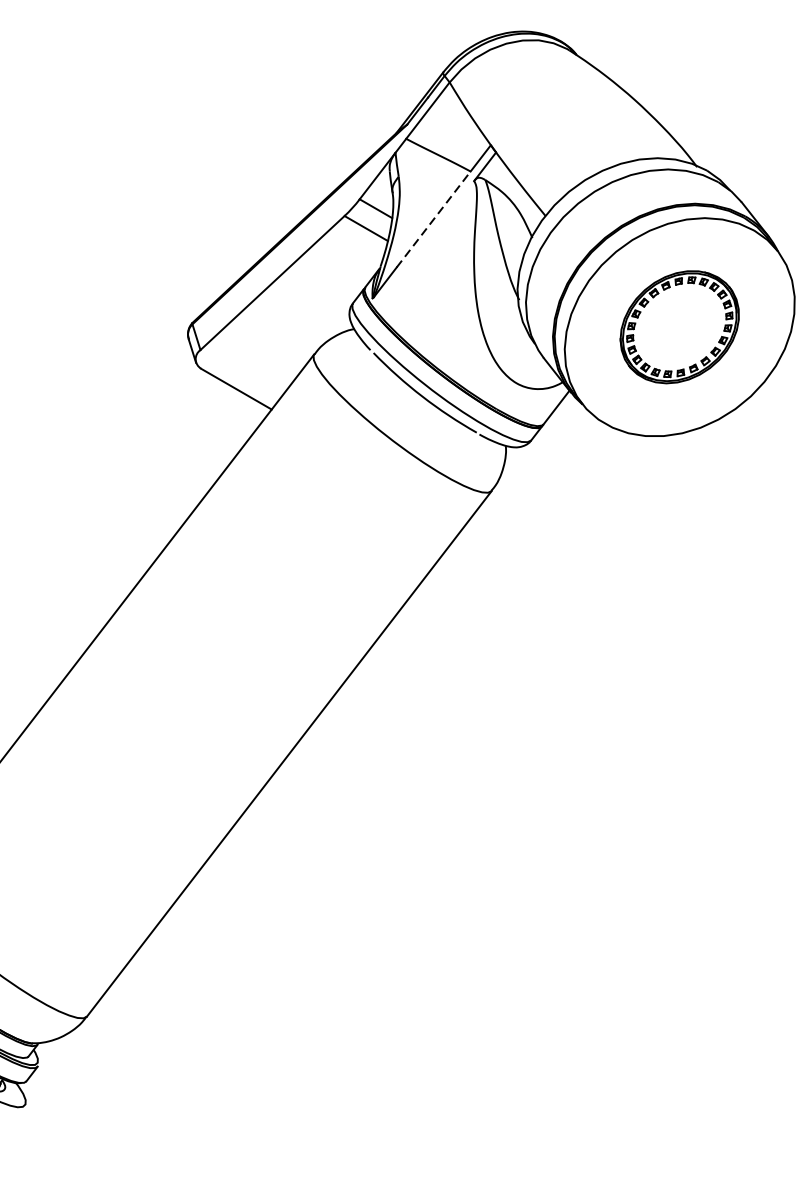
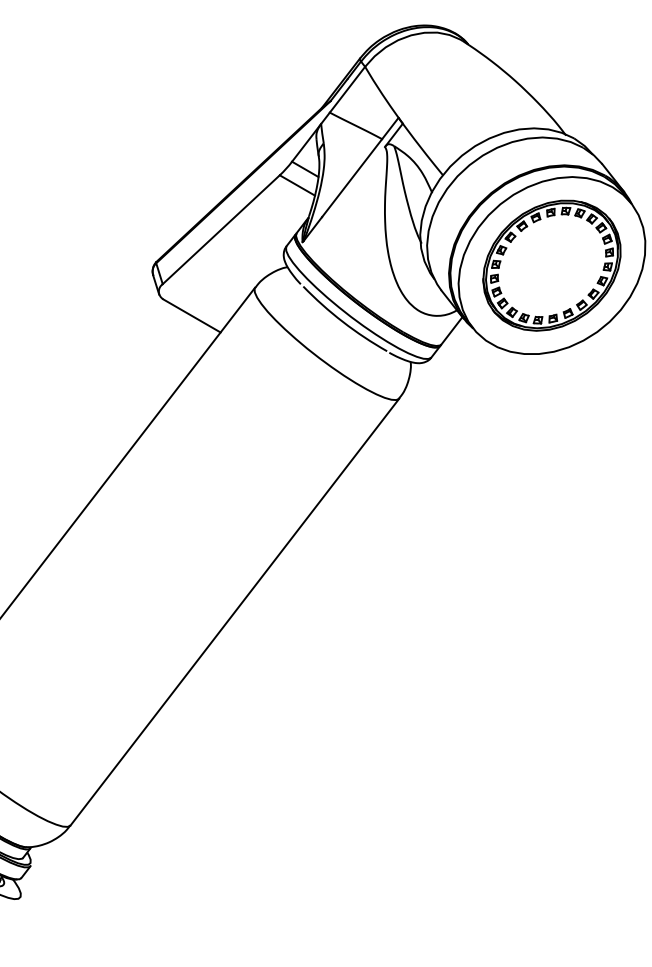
line: (434, 218) -> (352, 177), dashed -> solid
part: (679, 327) -> (551, 265), size x1.43

